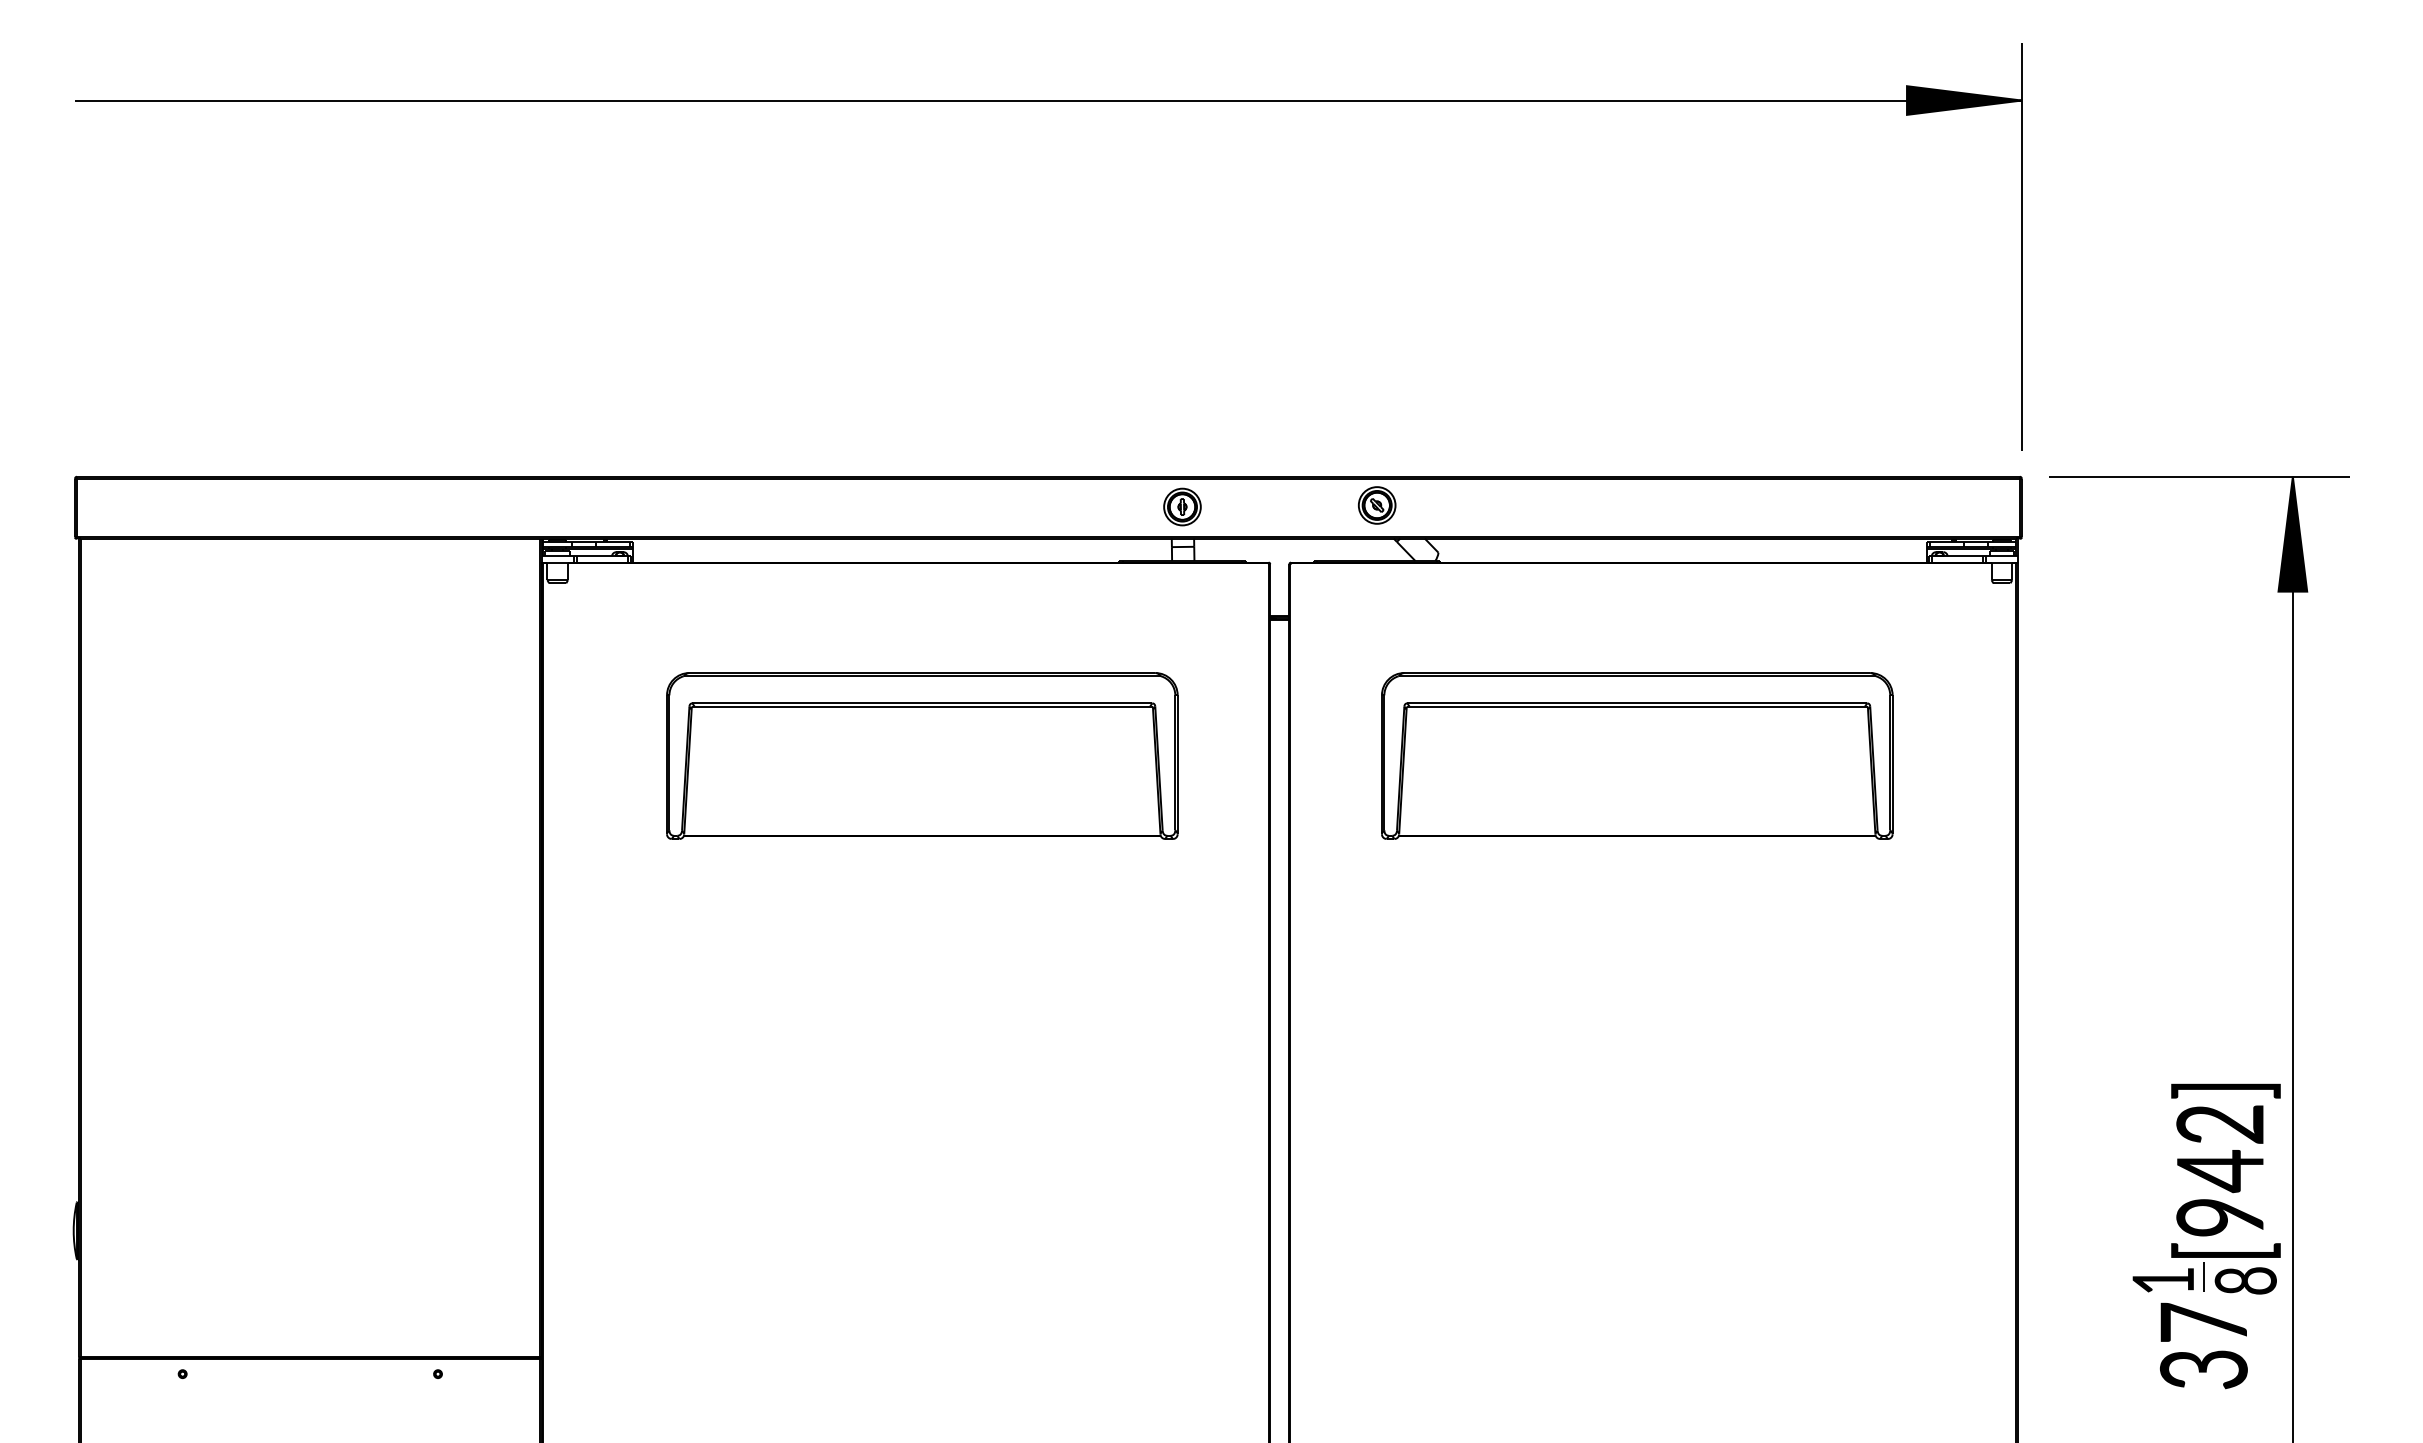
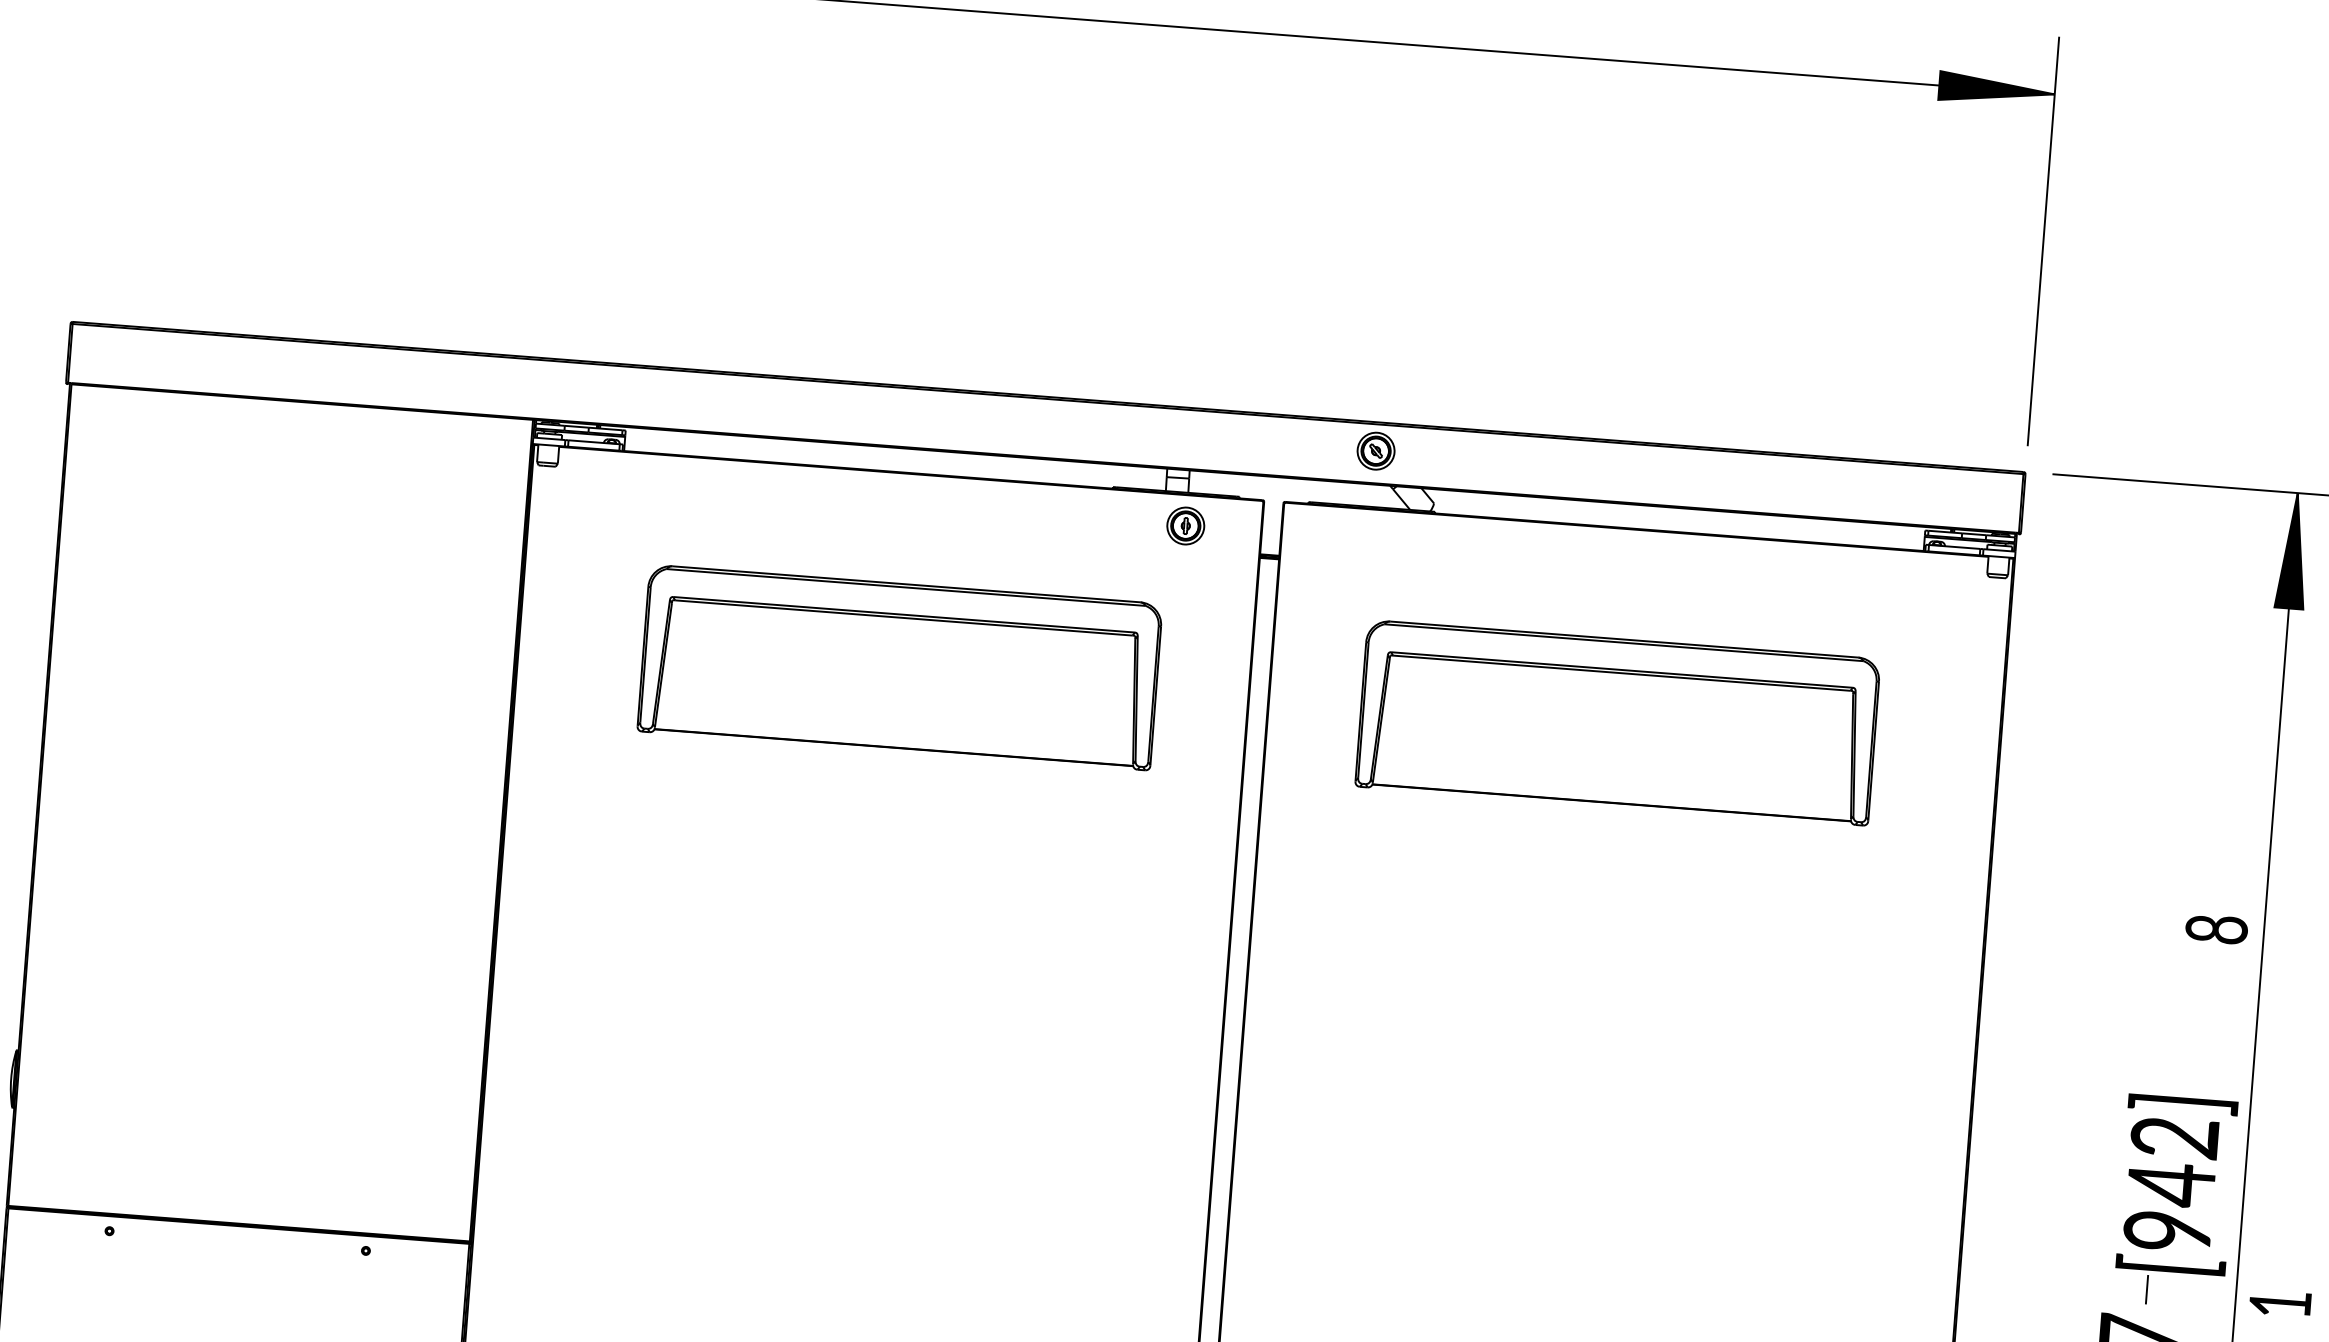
part: (1182, 506) -> (1185, 525), moved
text: (2162, 1280) -> (2279, 1303), moved
text: (2245, 1280) -> (2216, 929), moved

